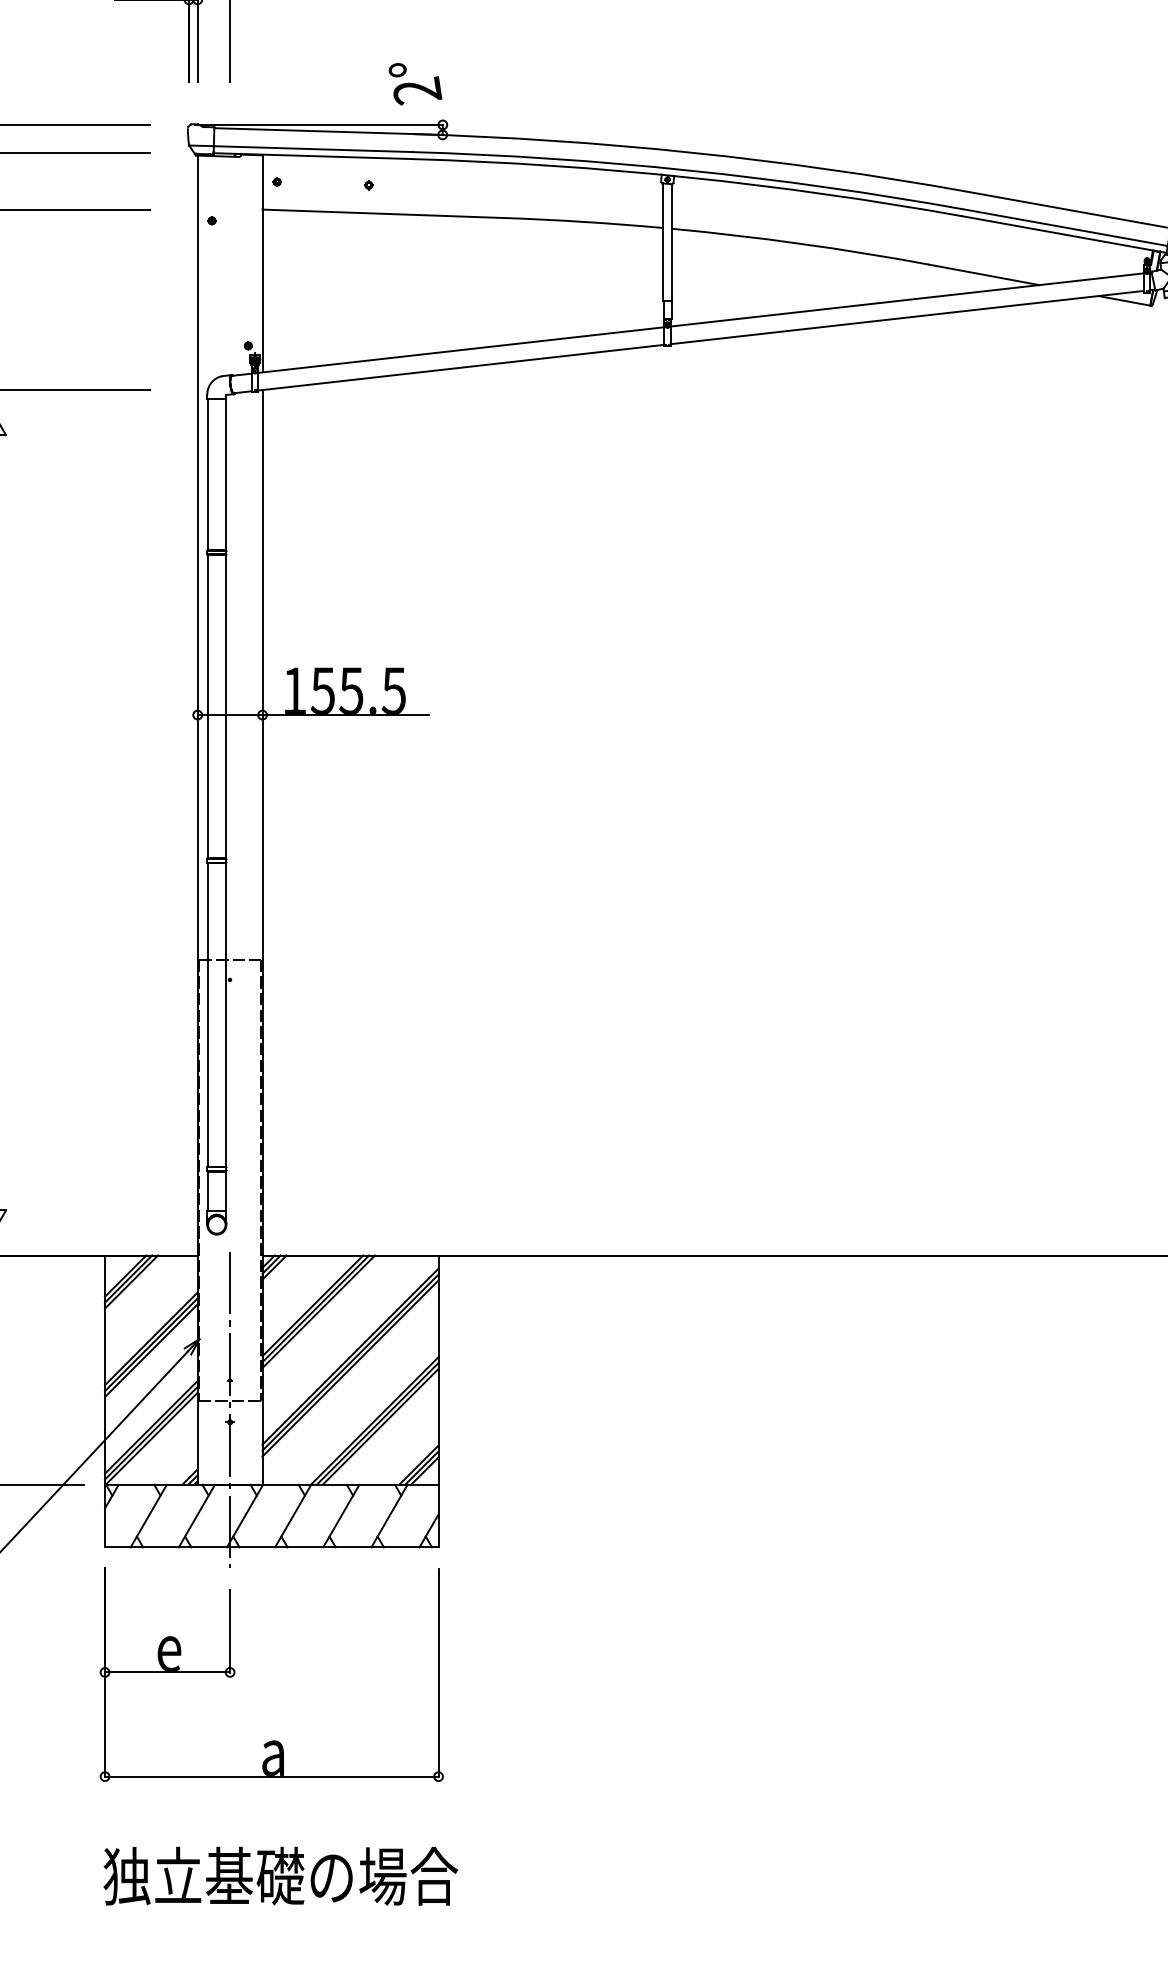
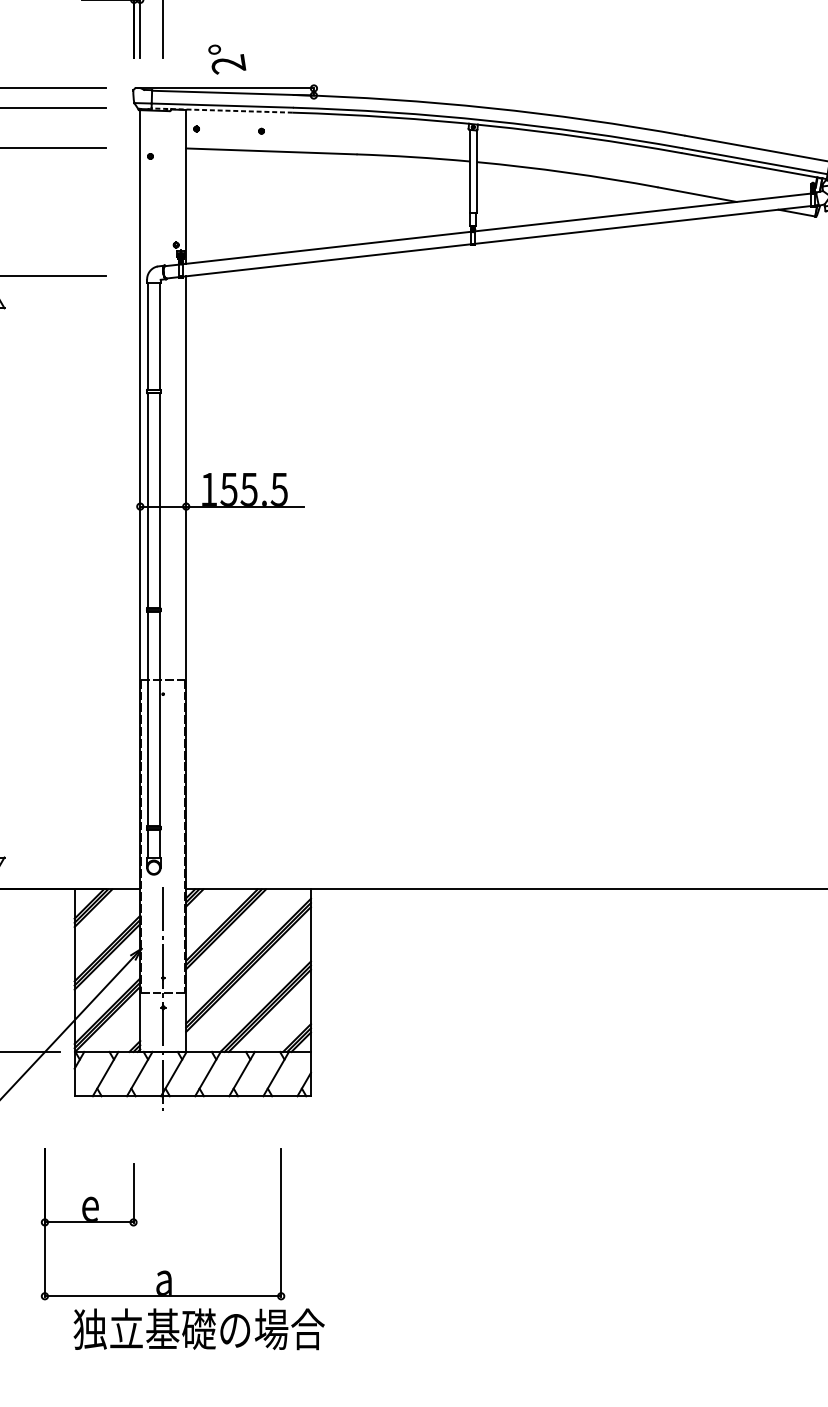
text: (415, 84) -> (227, 59), moved
line: (313, 156) -> (222, 110), solid -> dashed
part: (235, 1673) -> (137, 1223), moved

